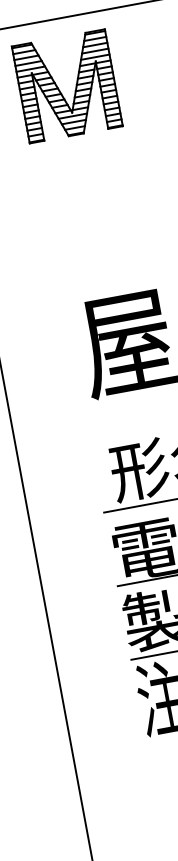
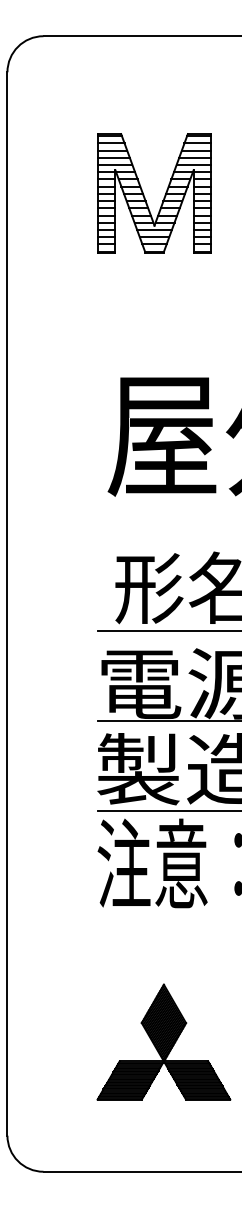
part: (60, 91) -> (145, 197), moved

